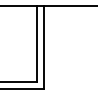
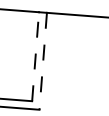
line: (36, 43) -> (35, 56), solid -> dashed
line: (43, 47) -> (43, 61), solid -> dashed

